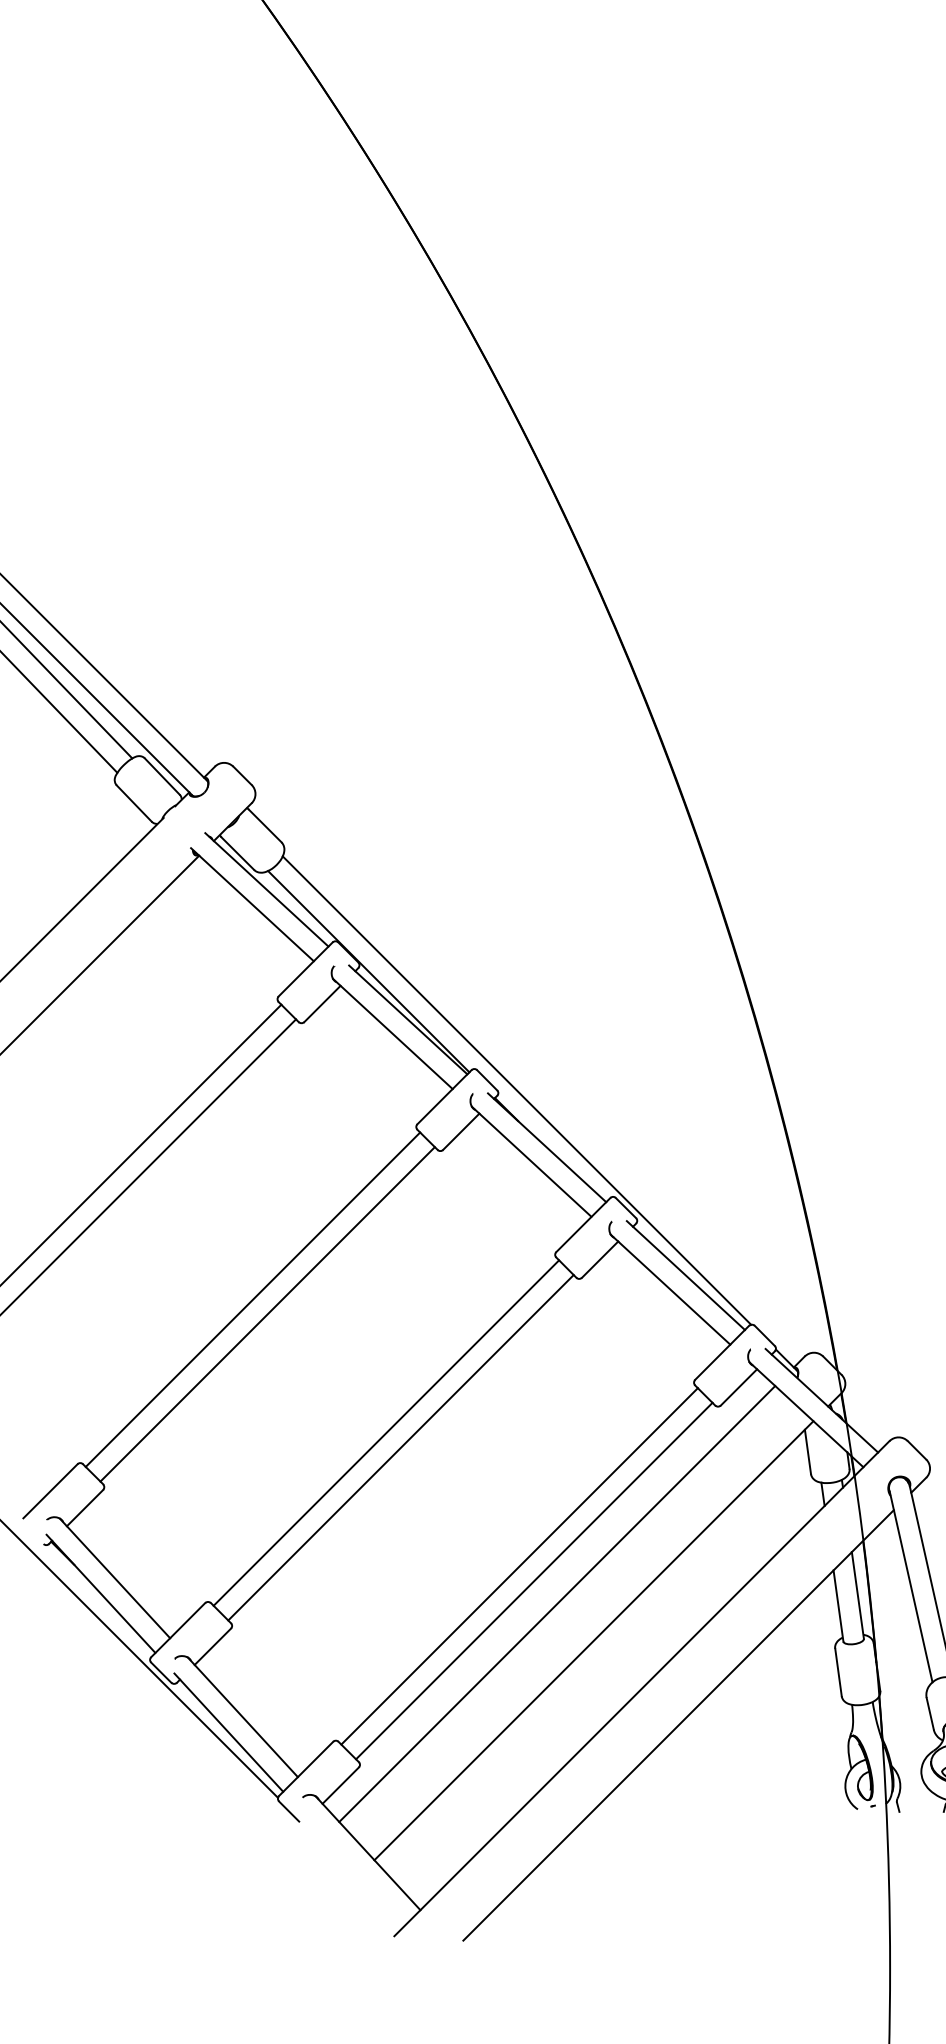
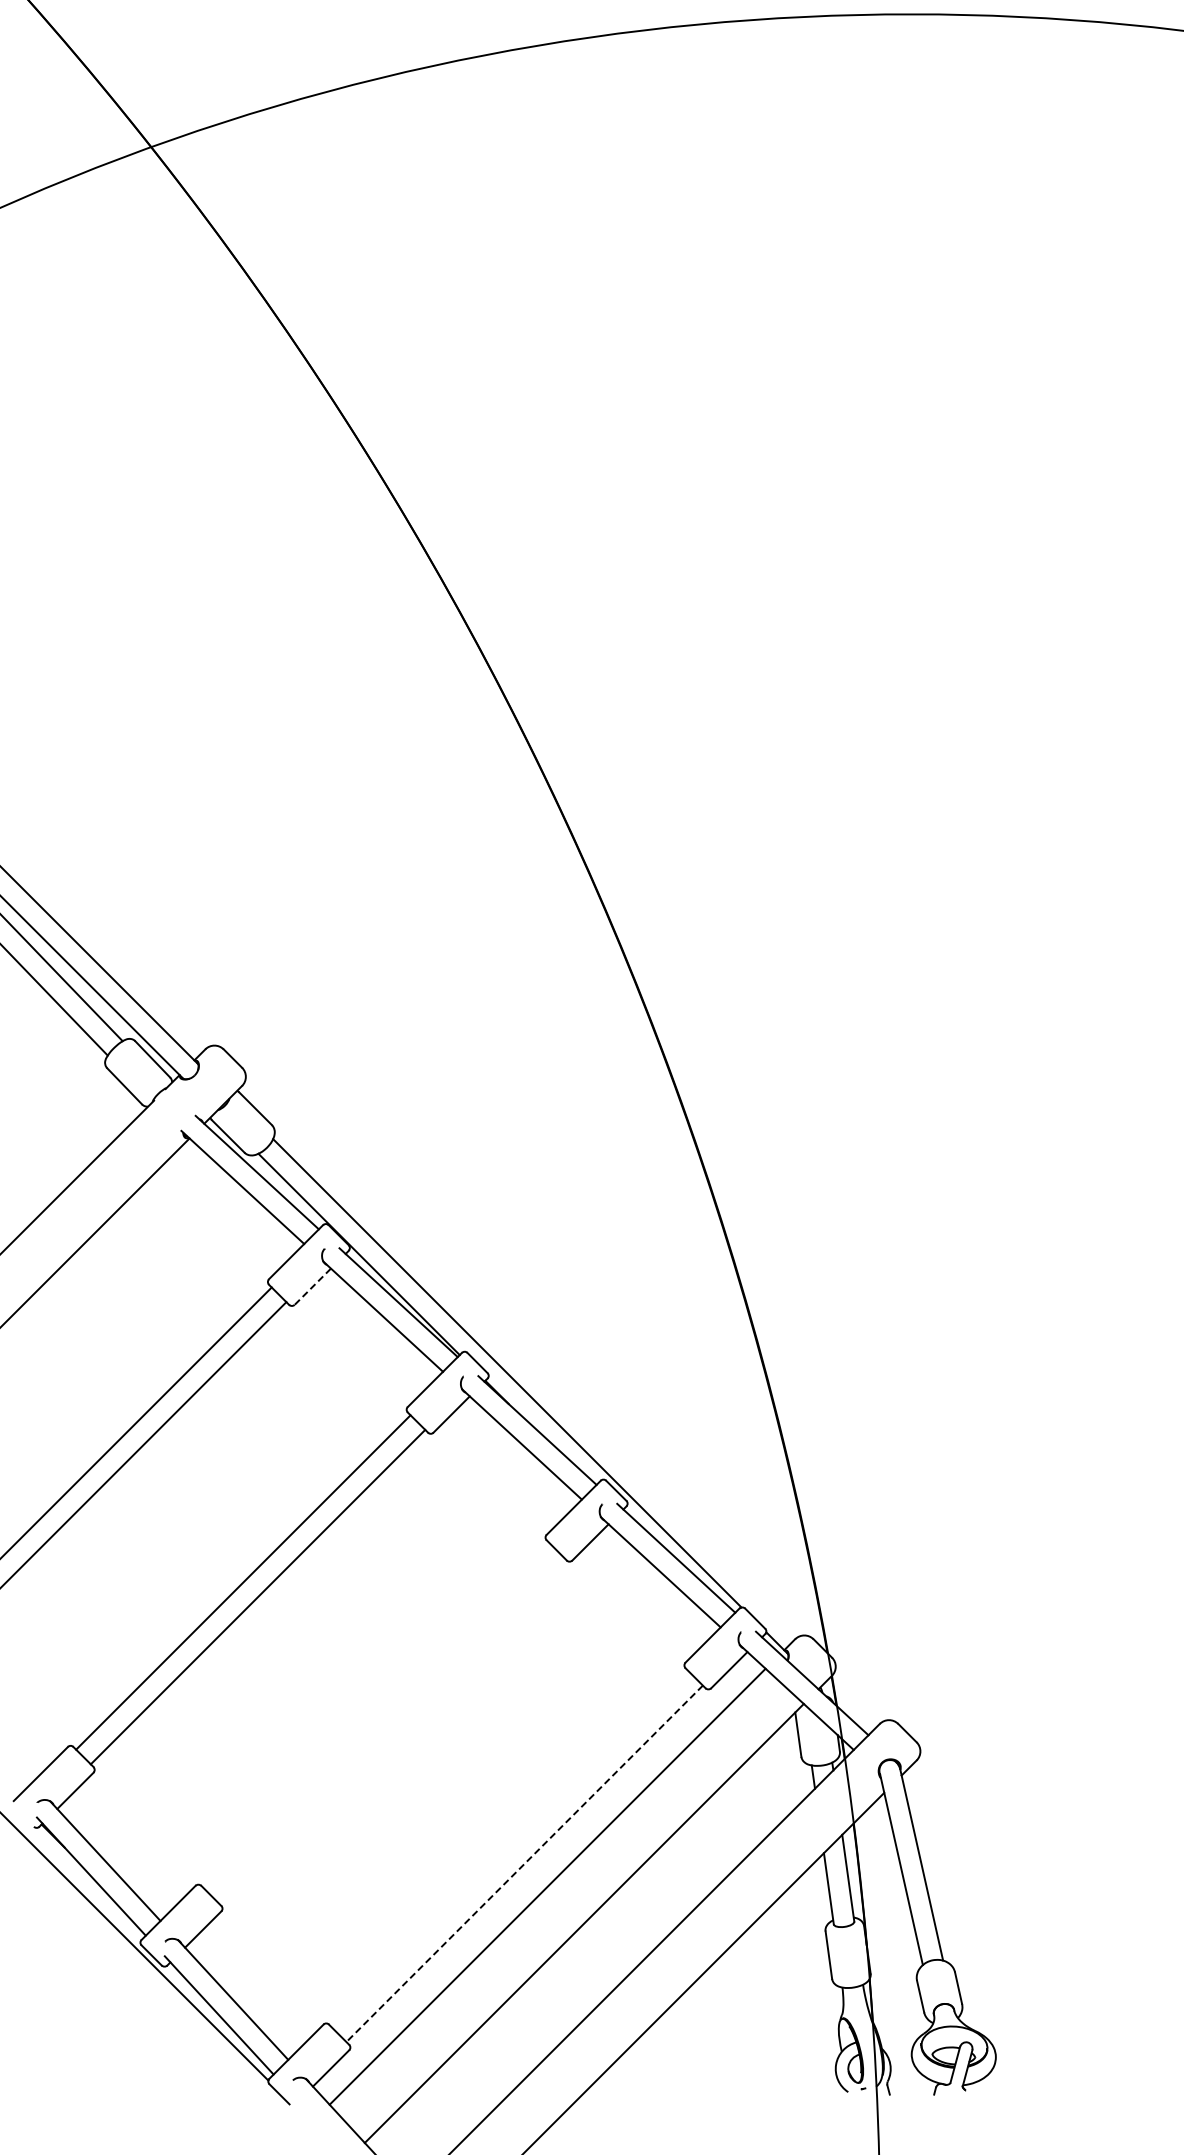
line: (322, 1003) -> (312, 1286), solid -> dashed
line: (386, 1432) -> (376, 1715), removed
line: (401, 1447) -> (391, 1730), removed
line: (519, 1565) -> (509, 1848), removed
line: (534, 1581) -> (524, 1864), solid -> dashed

